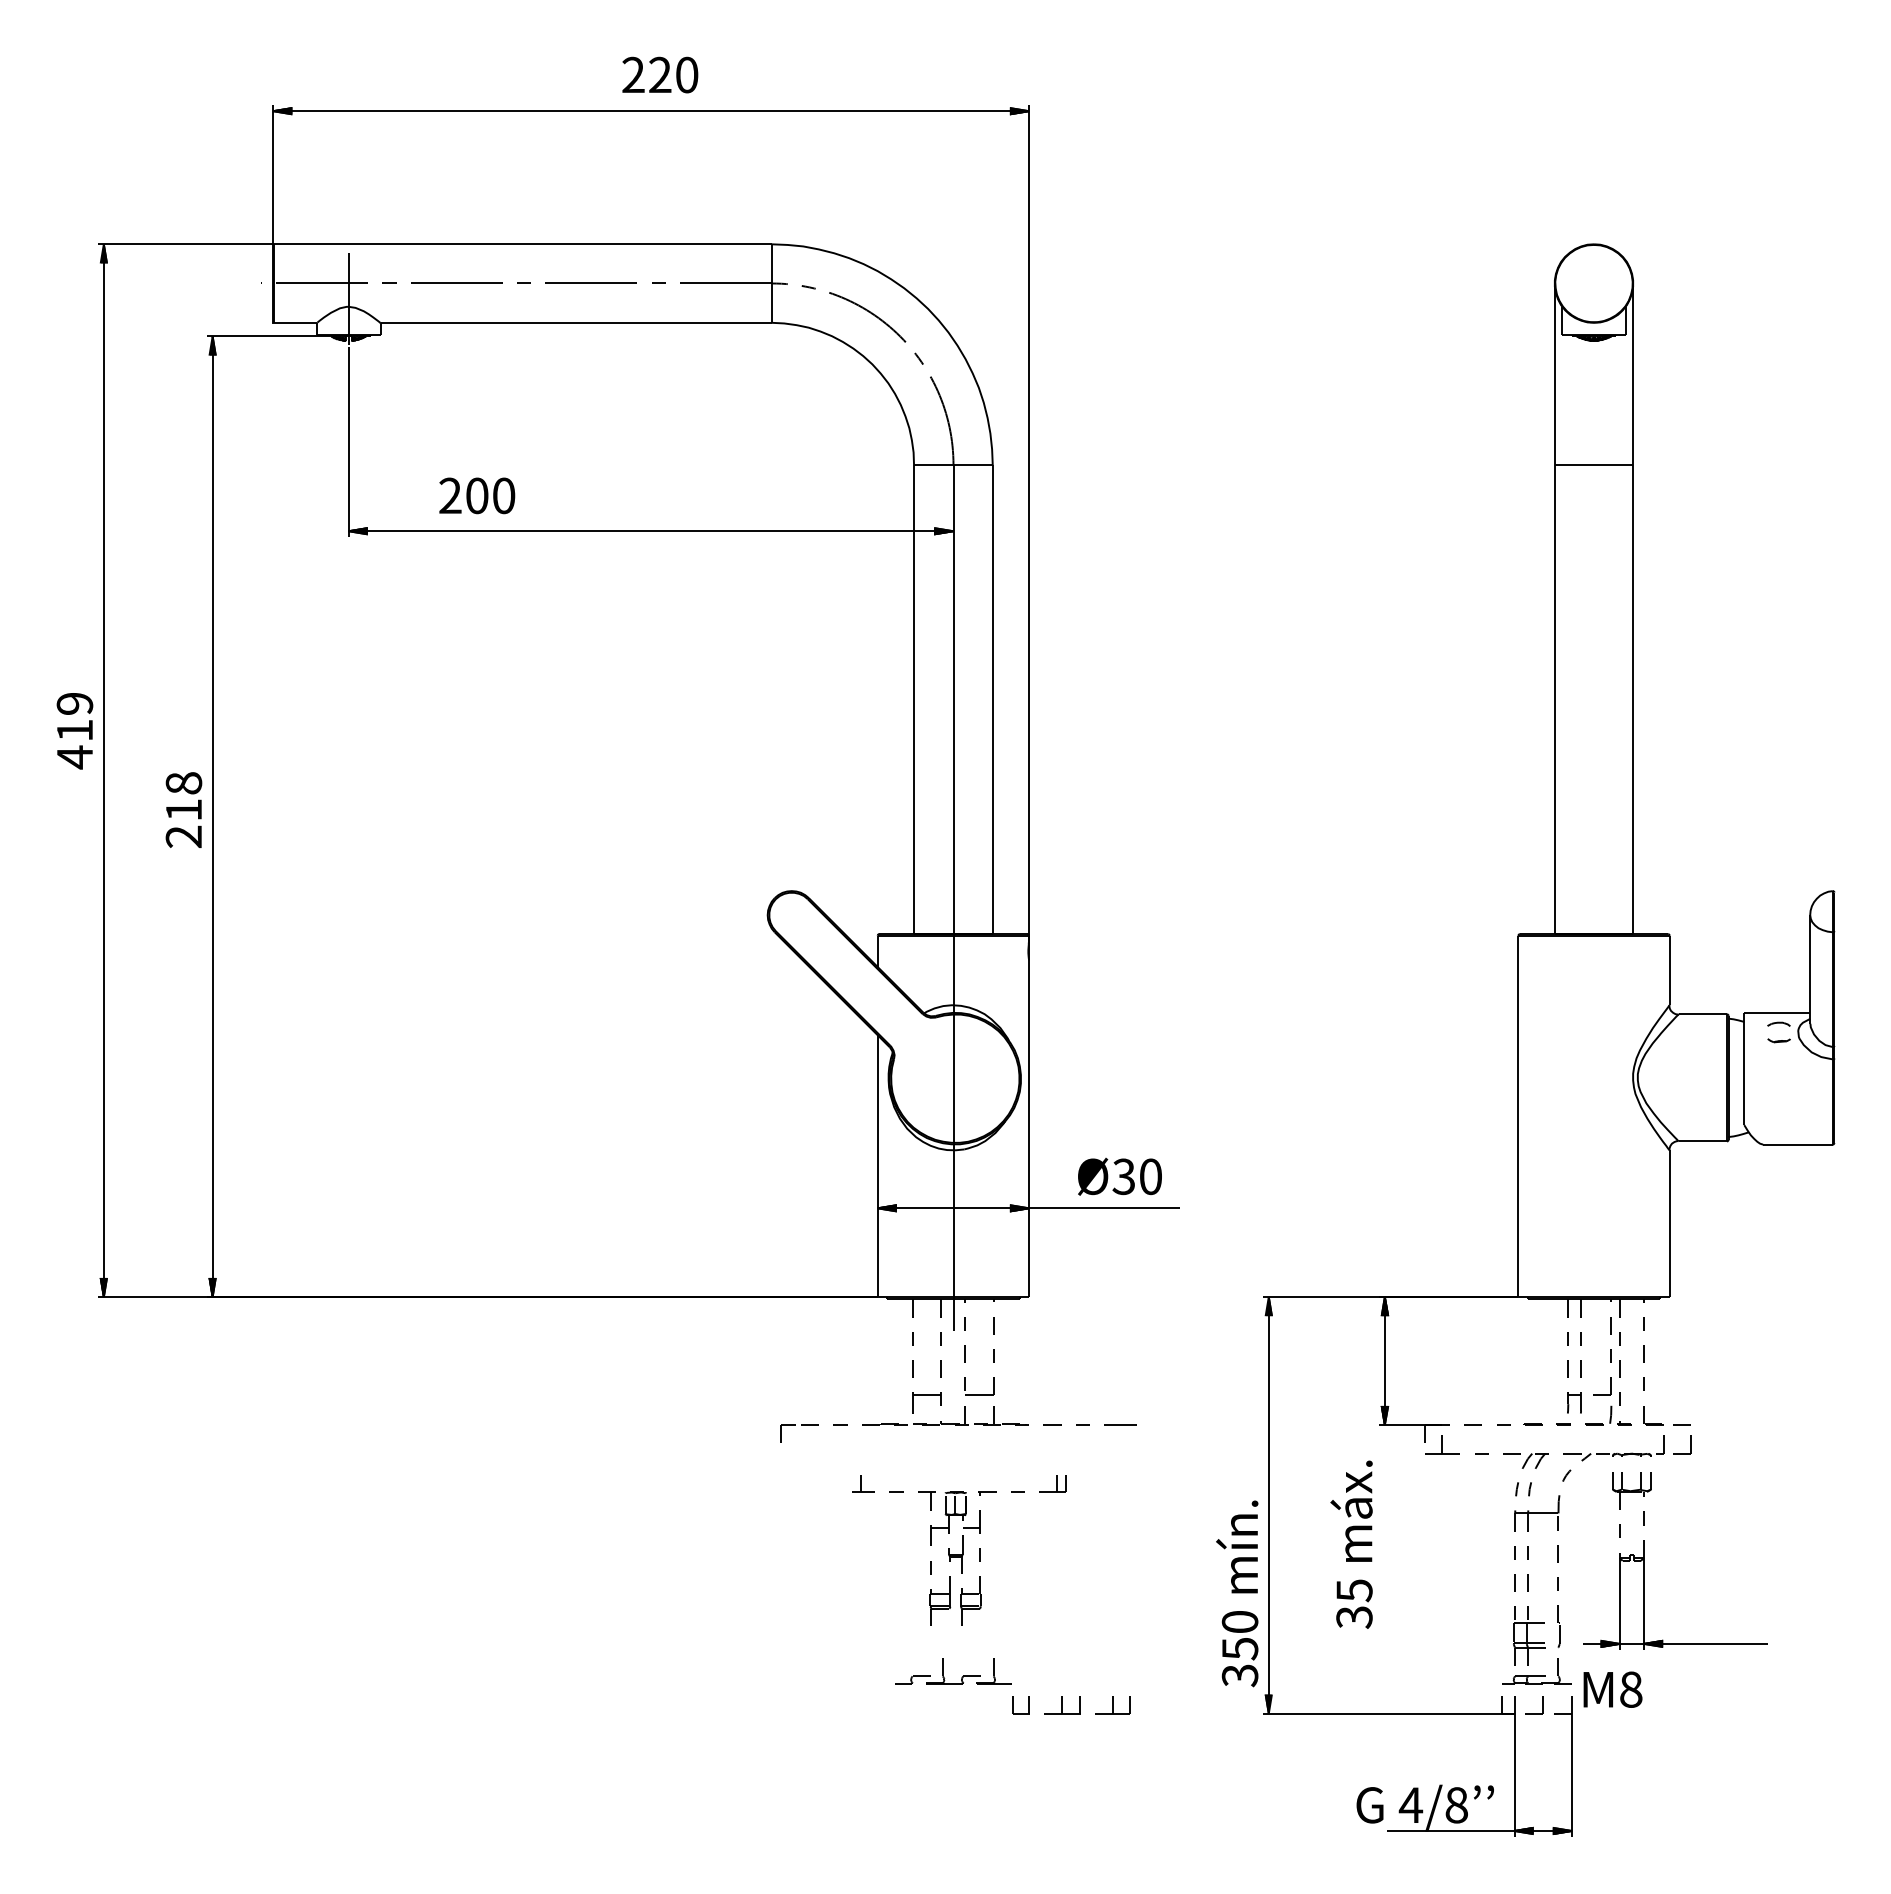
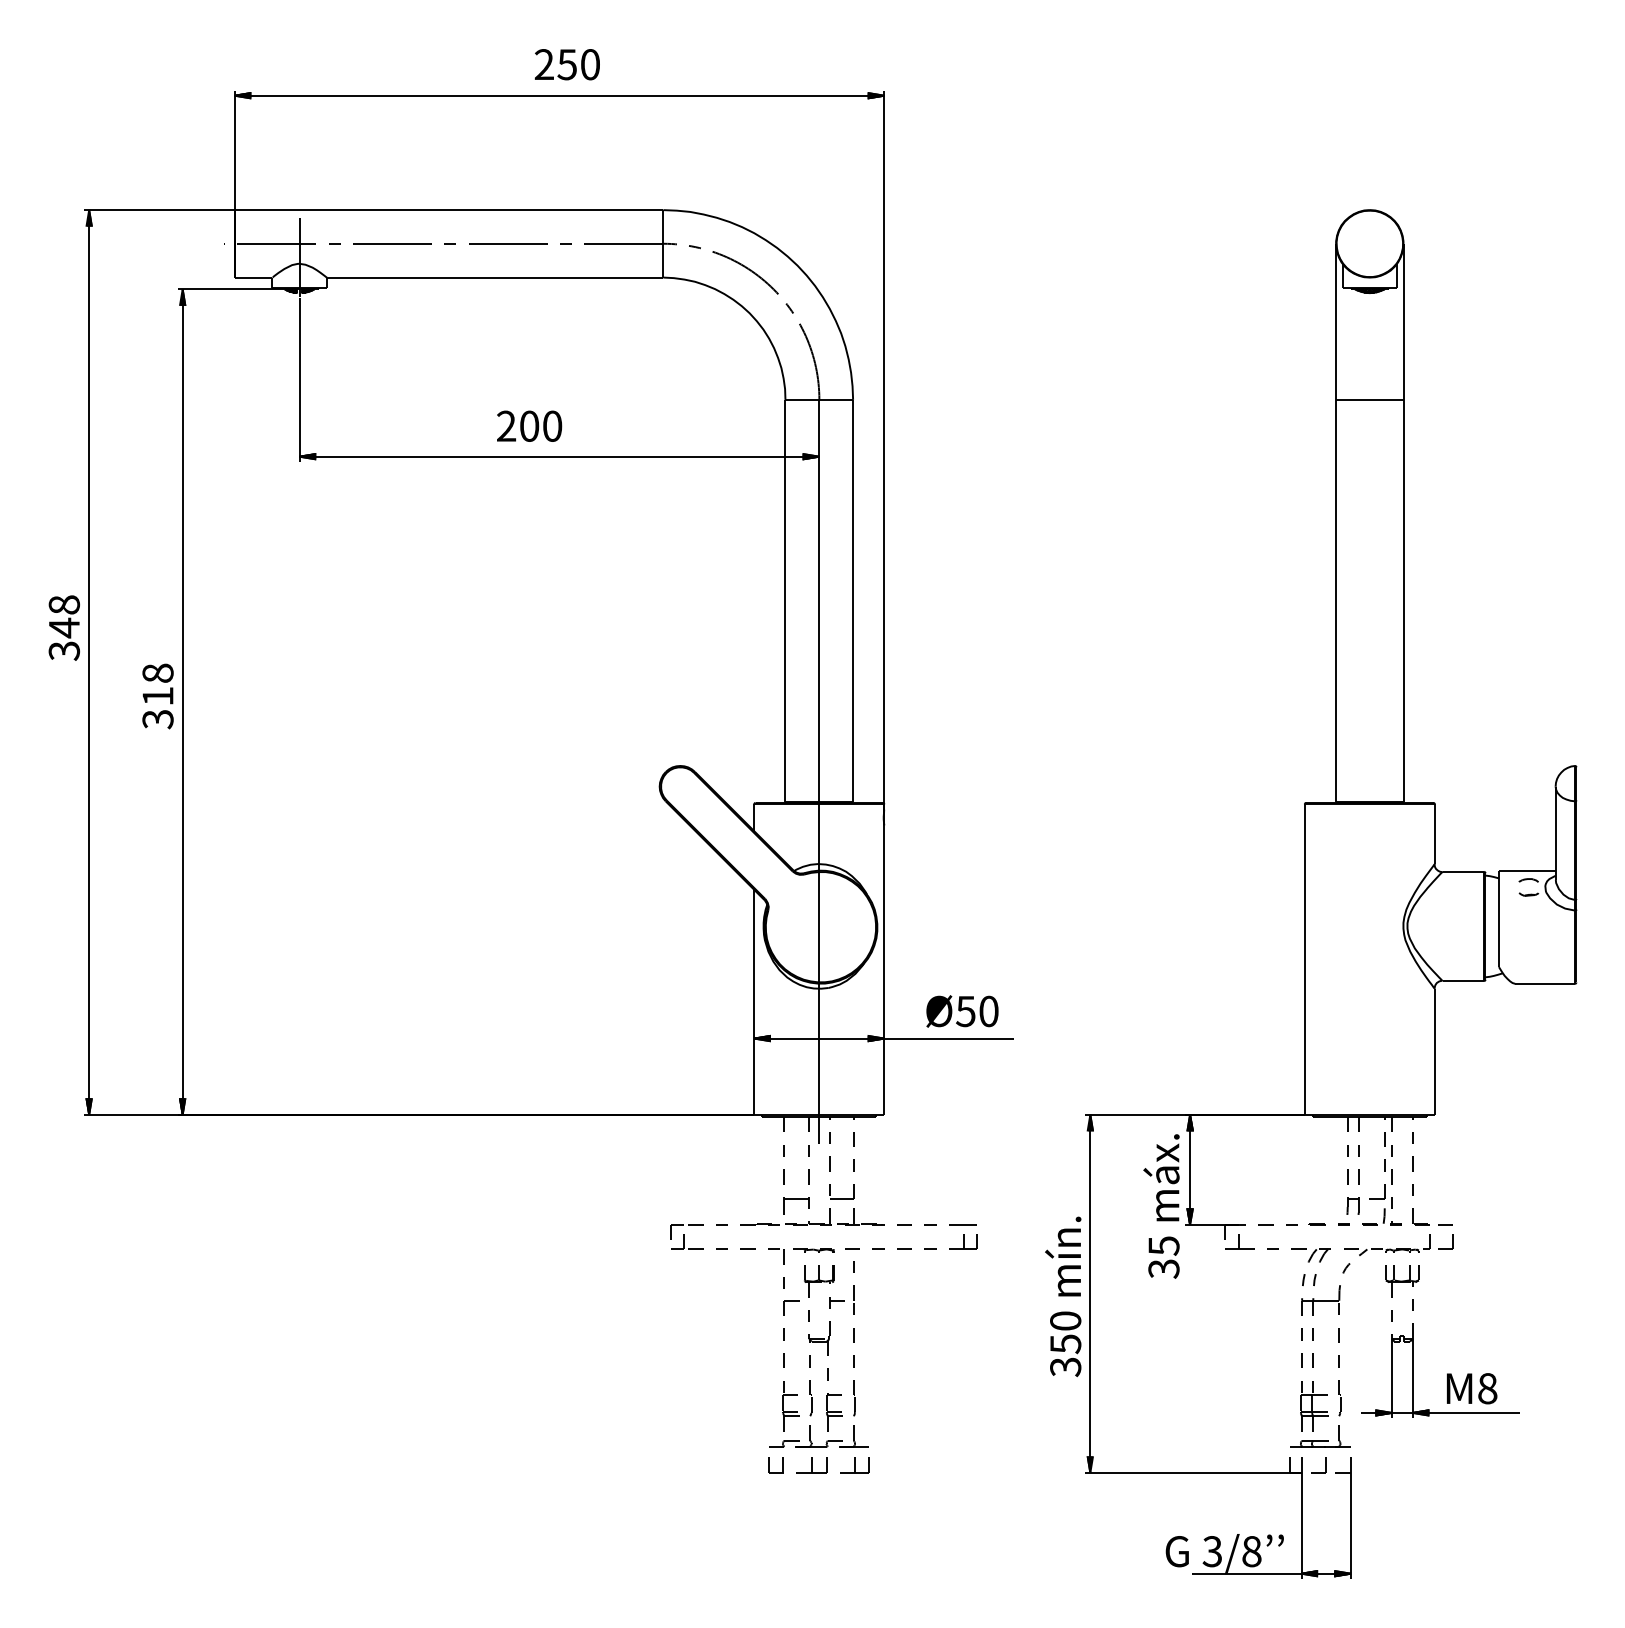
text: (659, 74) -> (566, 64), 220 -> 250
text: (477, 495) -> (529, 425), moved
text: (74, 730) -> (63, 627), 419 -> 348
text: (183, 836) -> (157, 719), 218 -> 318
text: (1123, 1176) -> (965, 1011), Ø30 -> Ø50
text: (1351, 1544) -> (1161, 1206), moved
part: (959, 1550) -> (824, 1332), size x1.67
text: (1237, 1593) -> (1063, 1296), moved
text: (1612, 1689) -> (1471, 1388), moved
part: (1079, 1705) -> (826, 1465), moved
text: (1410, 1805) -> (1212, 1551), 4/8 -> 3/8

